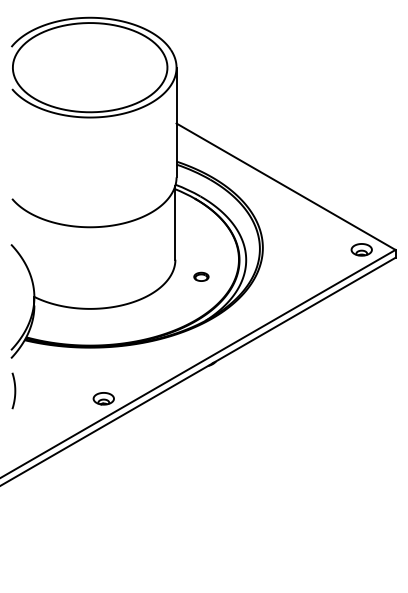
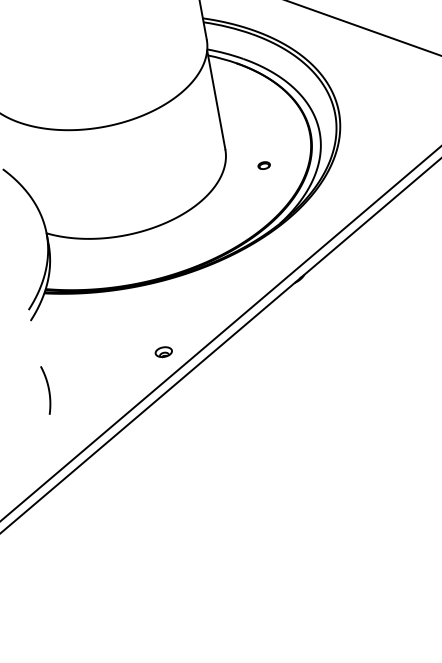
part: (201, 276) -> (264, 165), size x0.6
curve: (14, 390) -> (47, 389), moved
part: (103, 398) -> (163, 351), size x0.6

